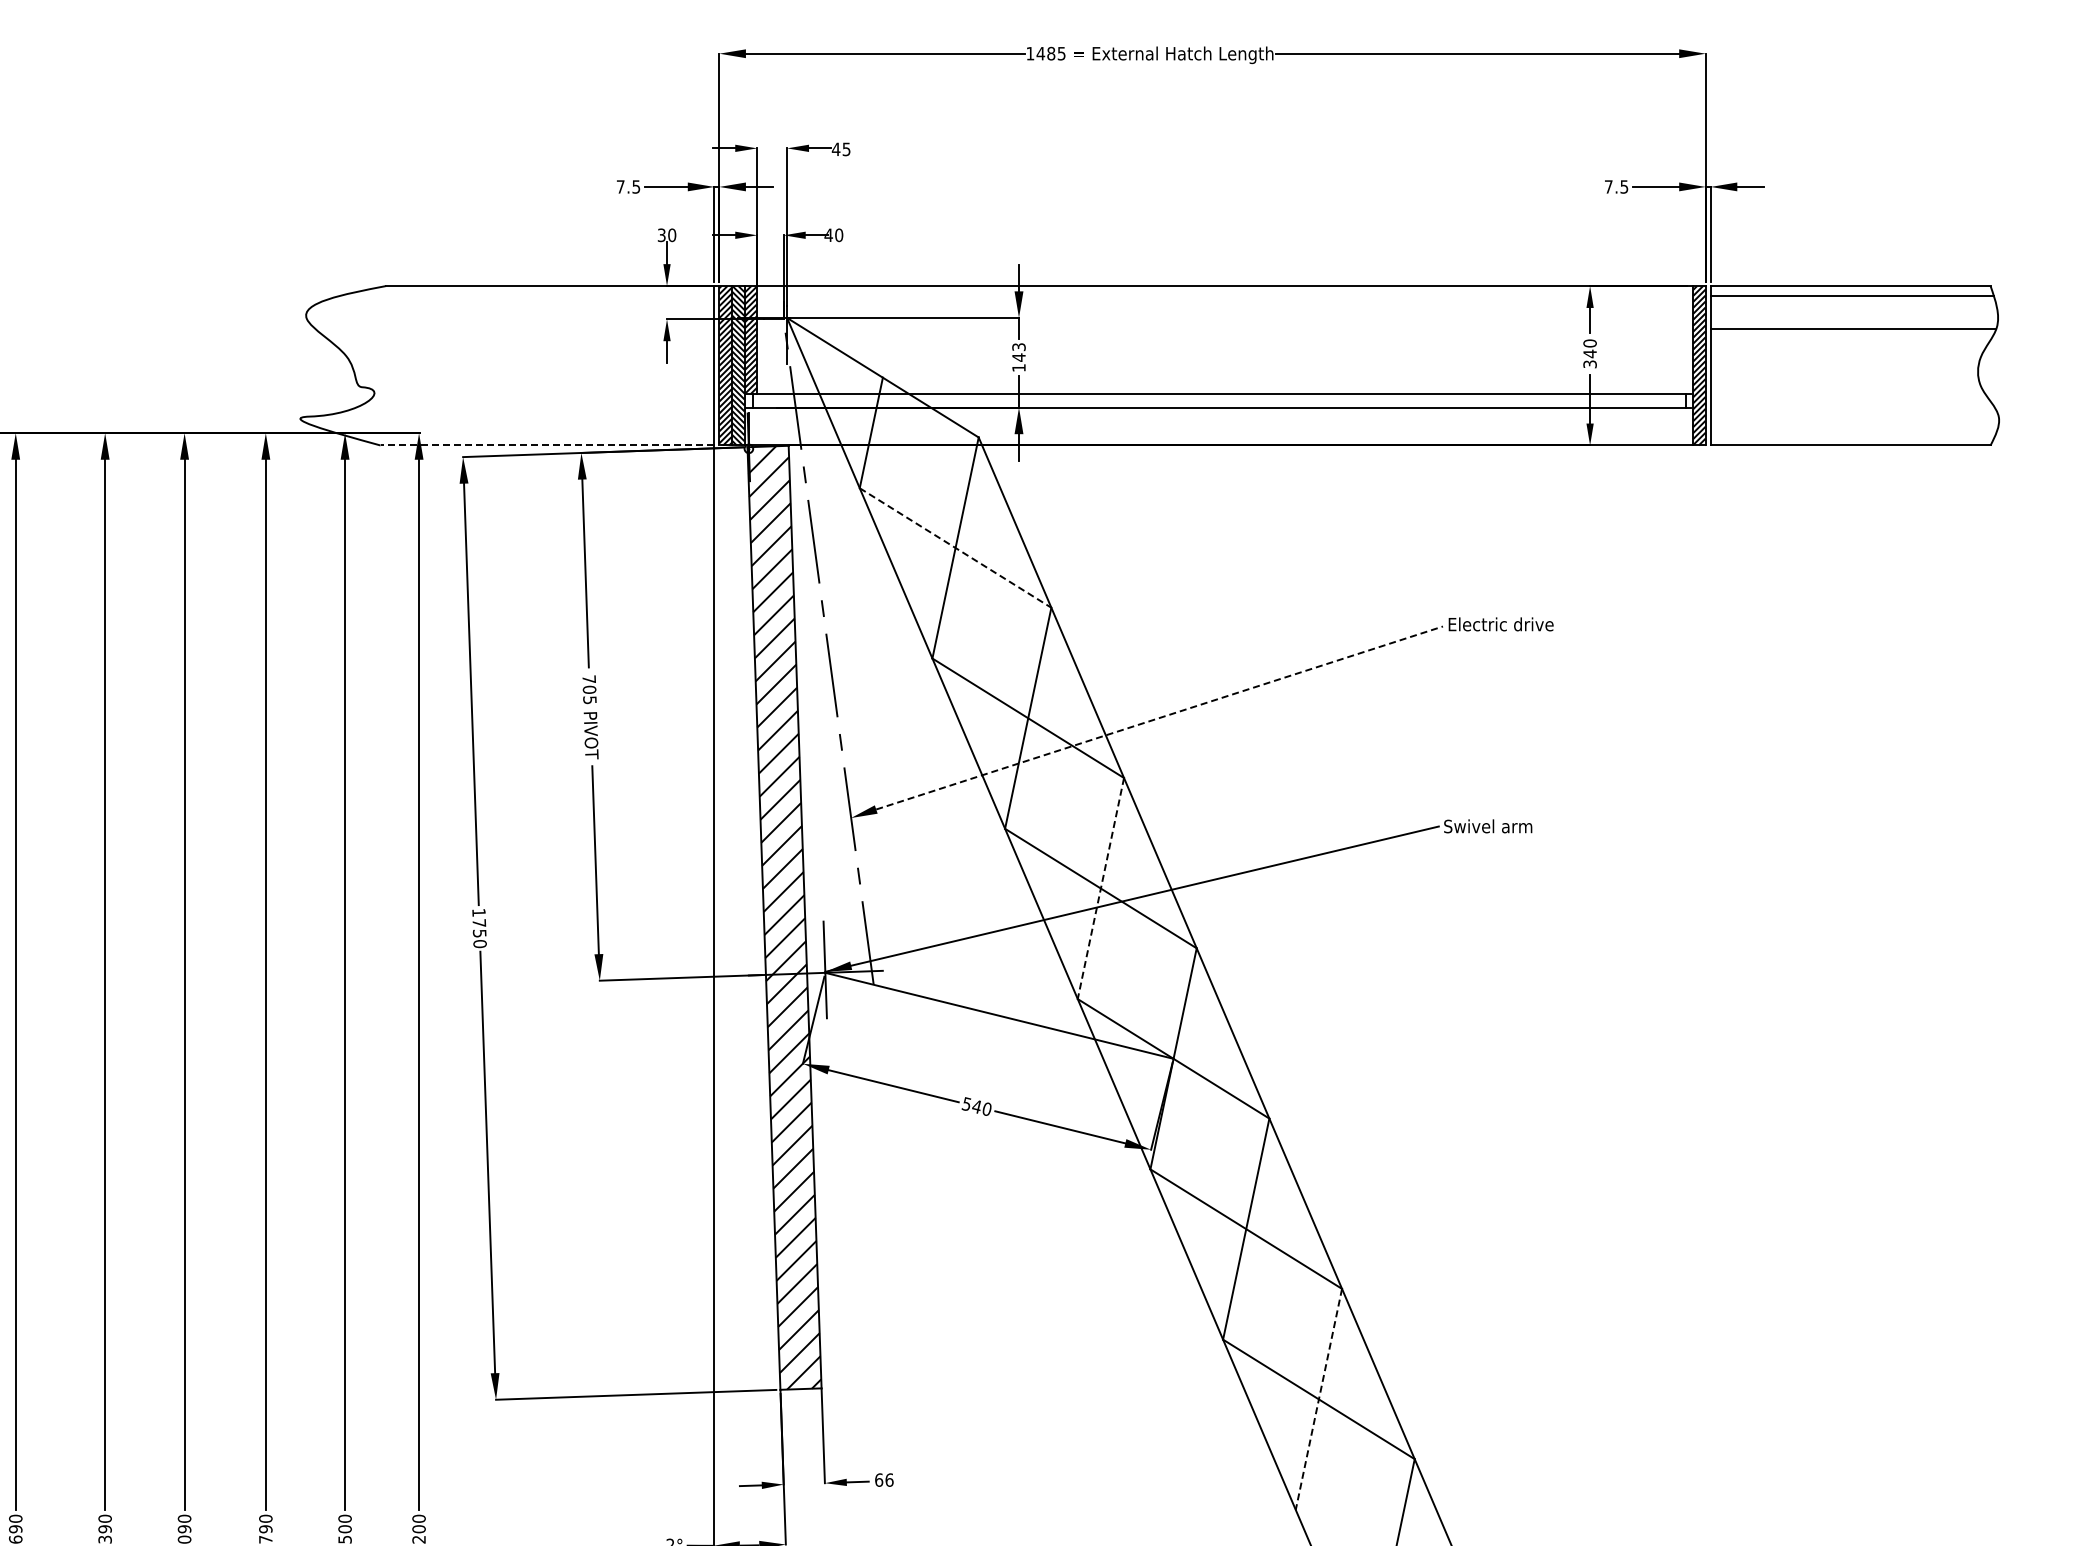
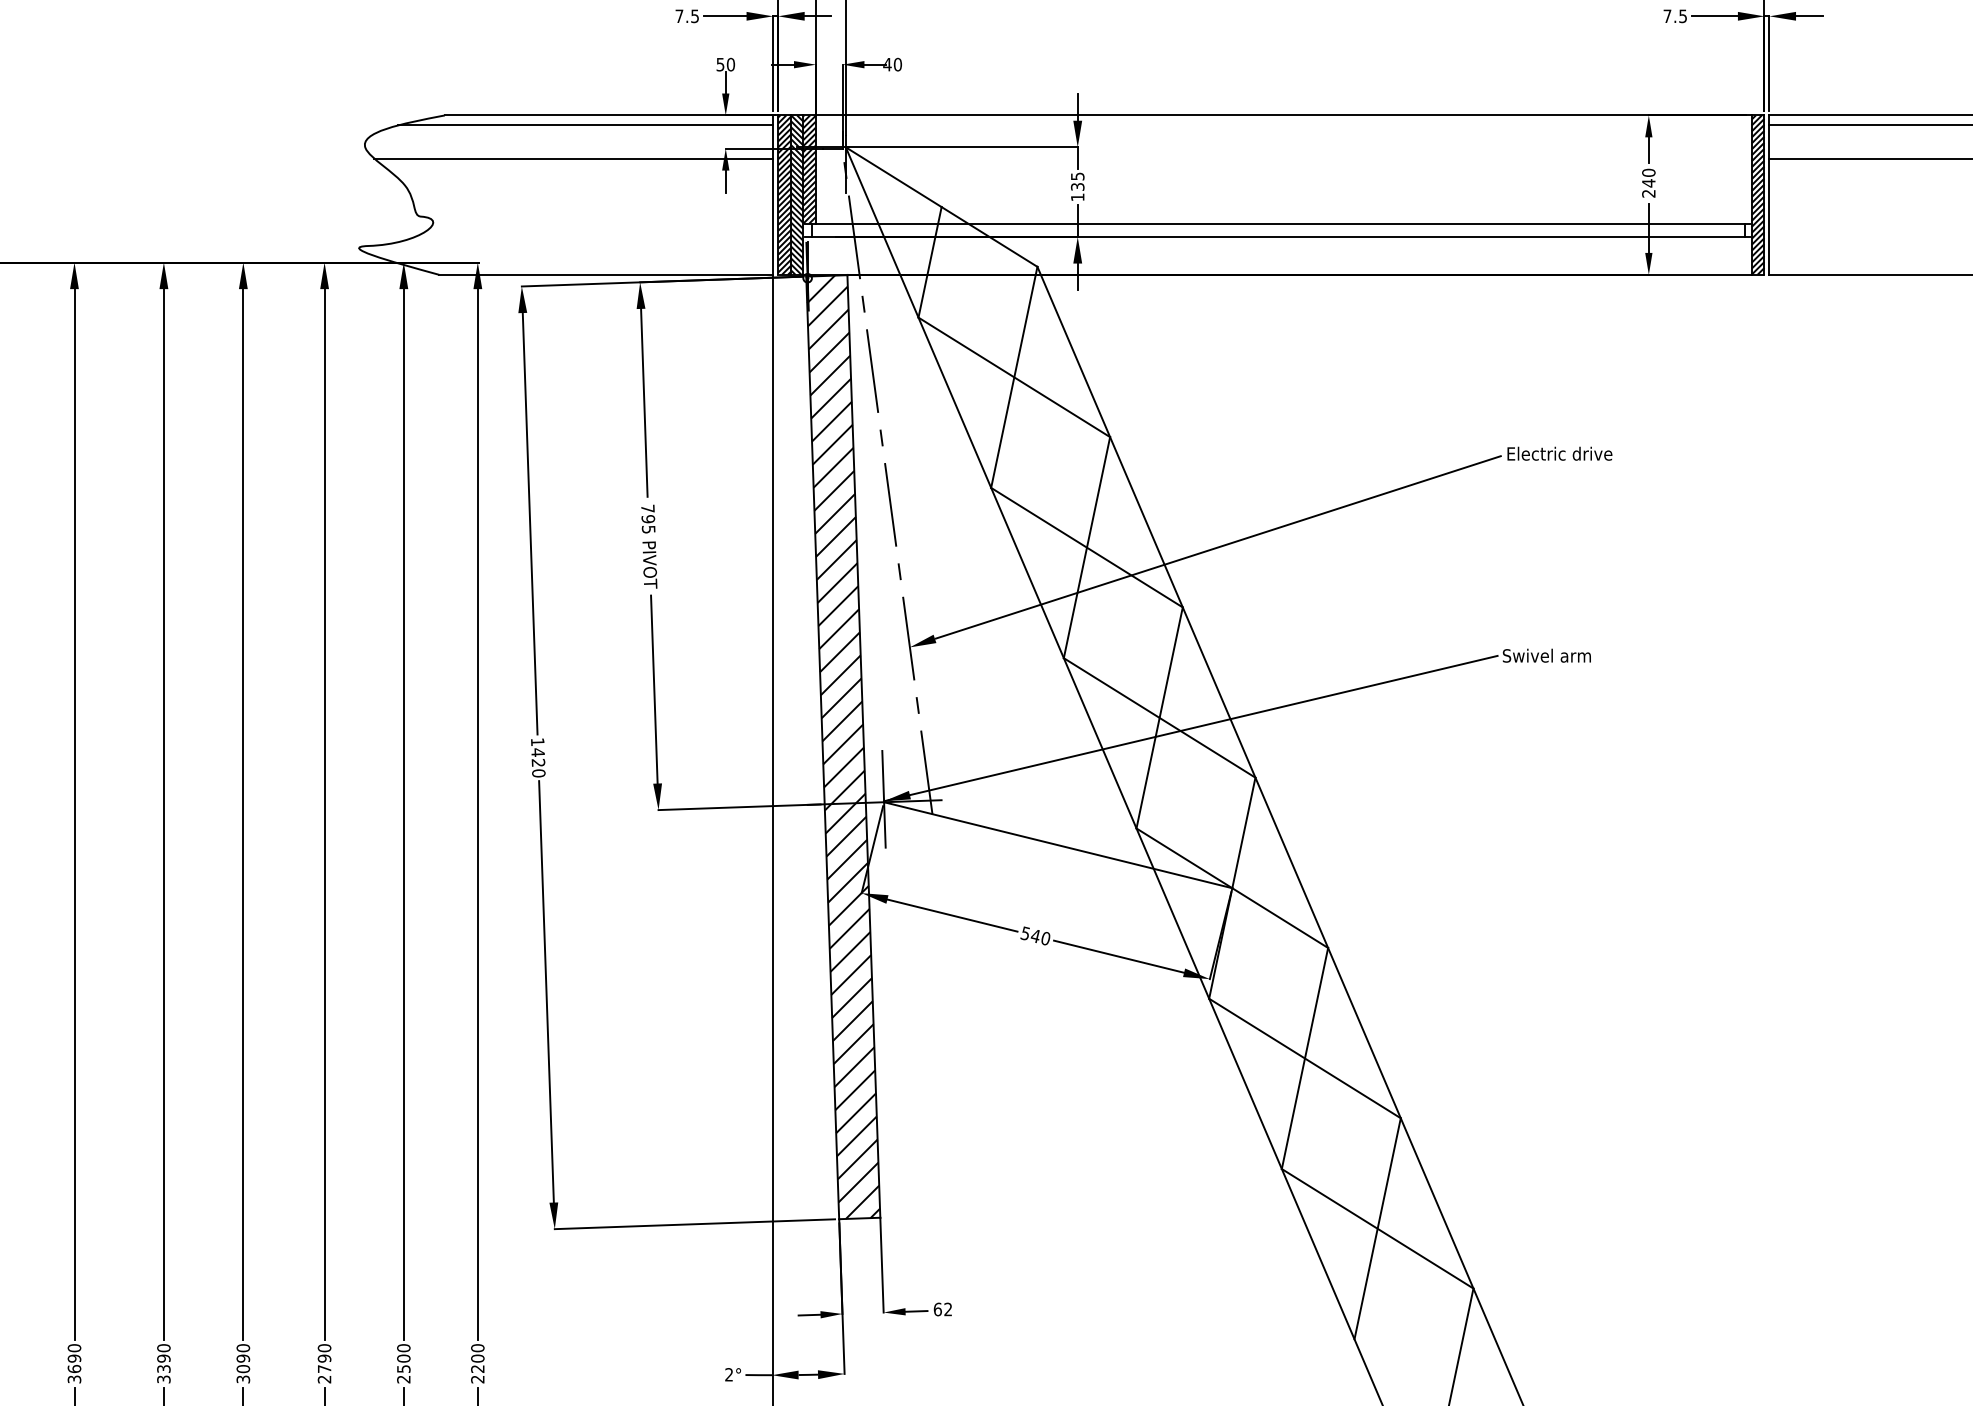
text: (661, 234) -> (720, 63), 30 -> 50
line: (526, 296) -> (585, 125), added
line: (514, 329) -> (573, 158), added
text: (1018, 352) -> (1077, 181), 143 -> 135
text: (1589, 364) -> (1648, 193), 340 -> 240
line: (547, 445) -> (606, 274), dashed -> solid
line: (955, 547) -> (1014, 376), dashed -> solid
text: (589, 689) -> (648, 518), 705 -> 795
line: (1159, 718) -> (1218, 547), dashed -> solid
line: (1100, 888) -> (1159, 717), dashed -> solid
text: (479, 927) -> (538, 756), 1750 -> 1420
line: (1318, 1399) -> (1377, 1228), dashed -> solid
text: (889, 1479) -> (948, 1308), 66 -> 62

